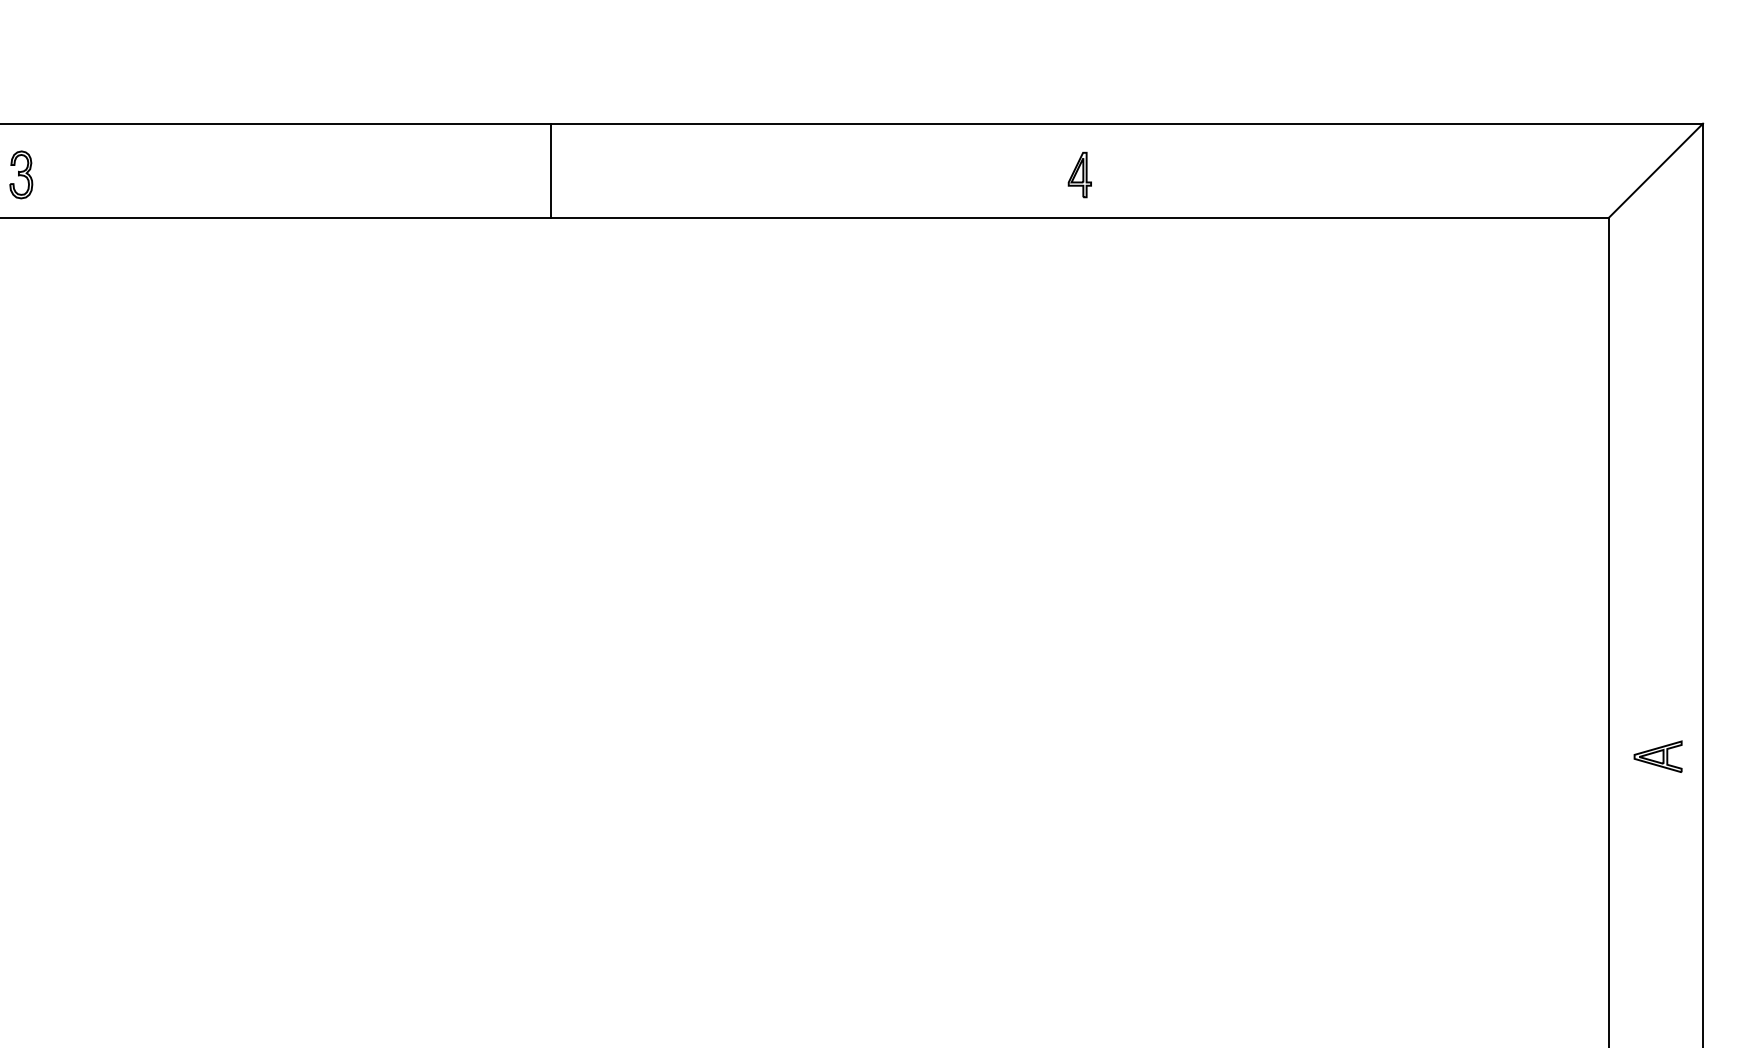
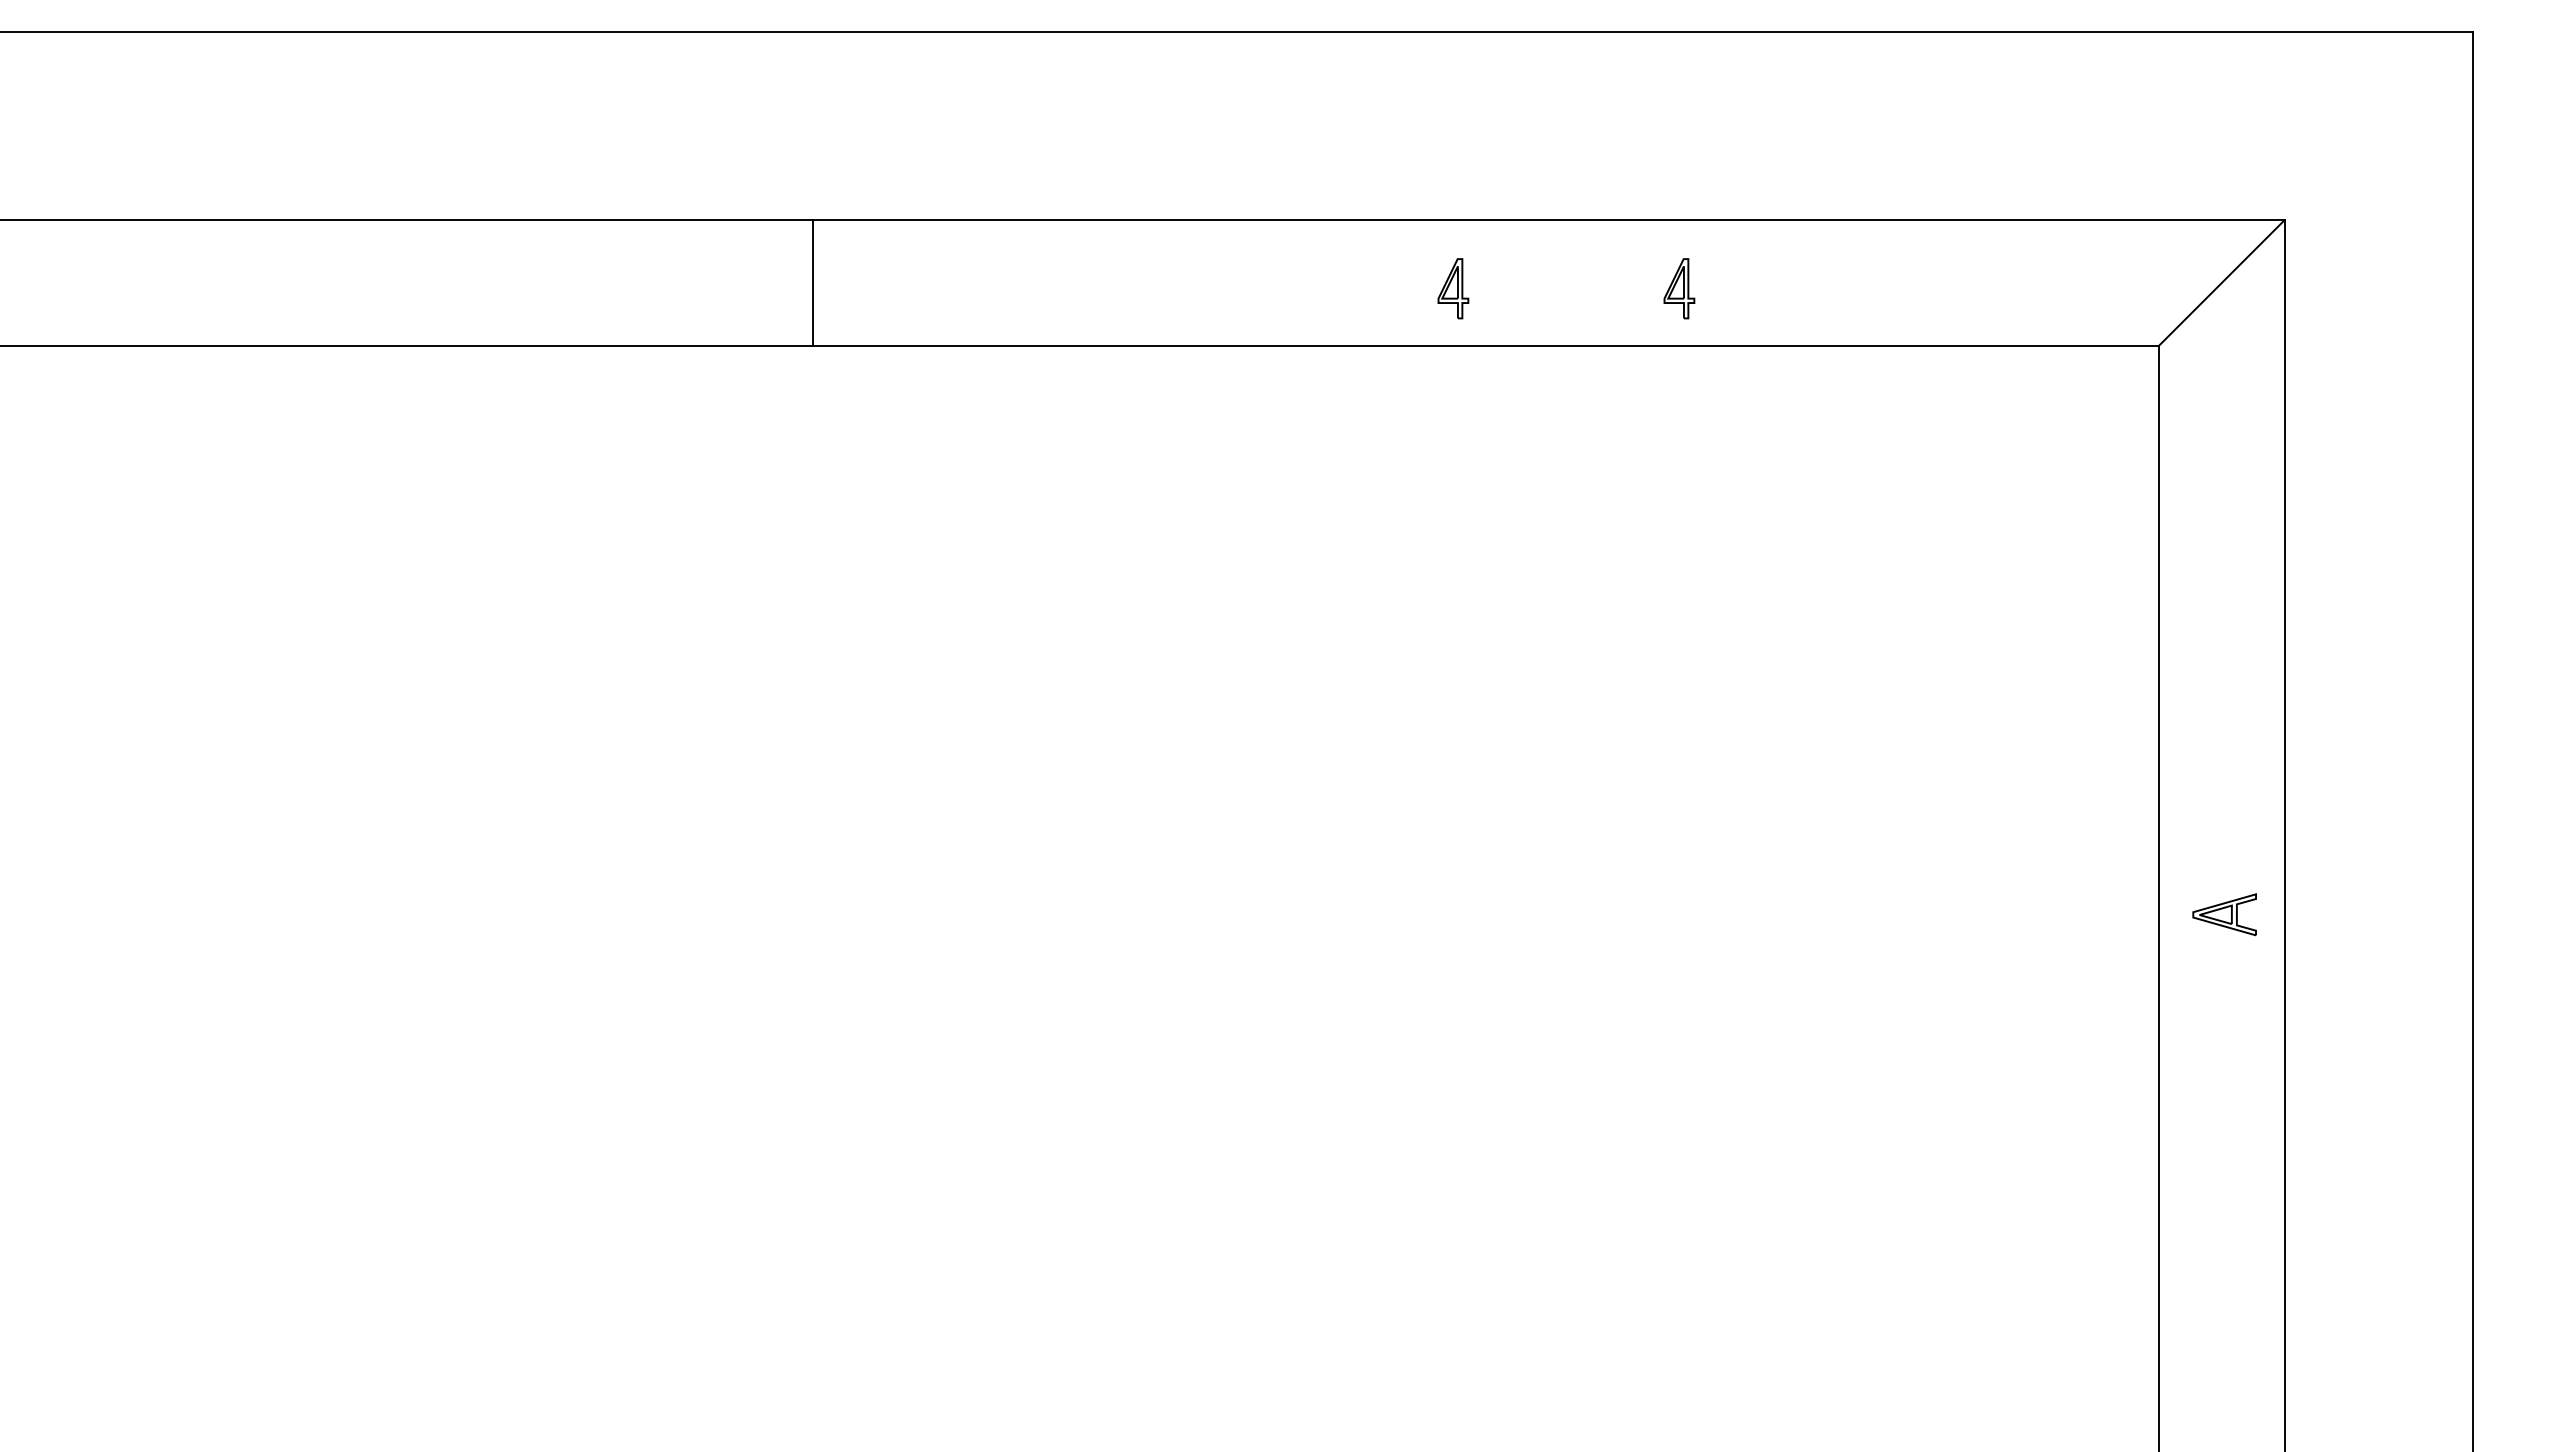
line: (550, 170) -> (813, 282), moved
part: (20, 174) -> (40, 288), removed
part: (1249, 174) -> (1679, 288), added
part: (1658, 756) -> (2224, 914), moved

